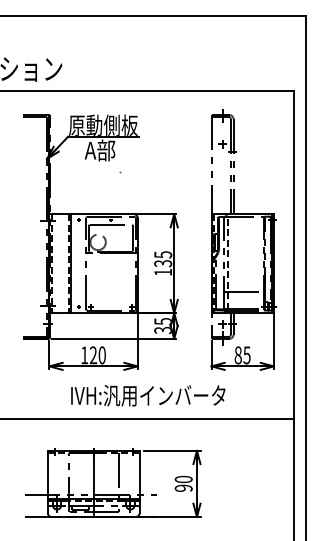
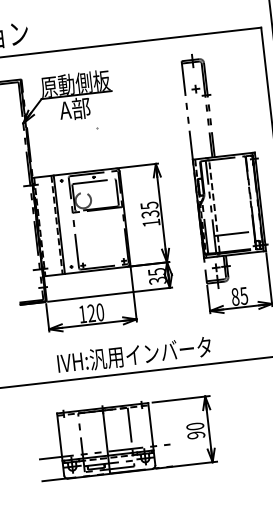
text: (148, 395) -> (134, 354), moved

